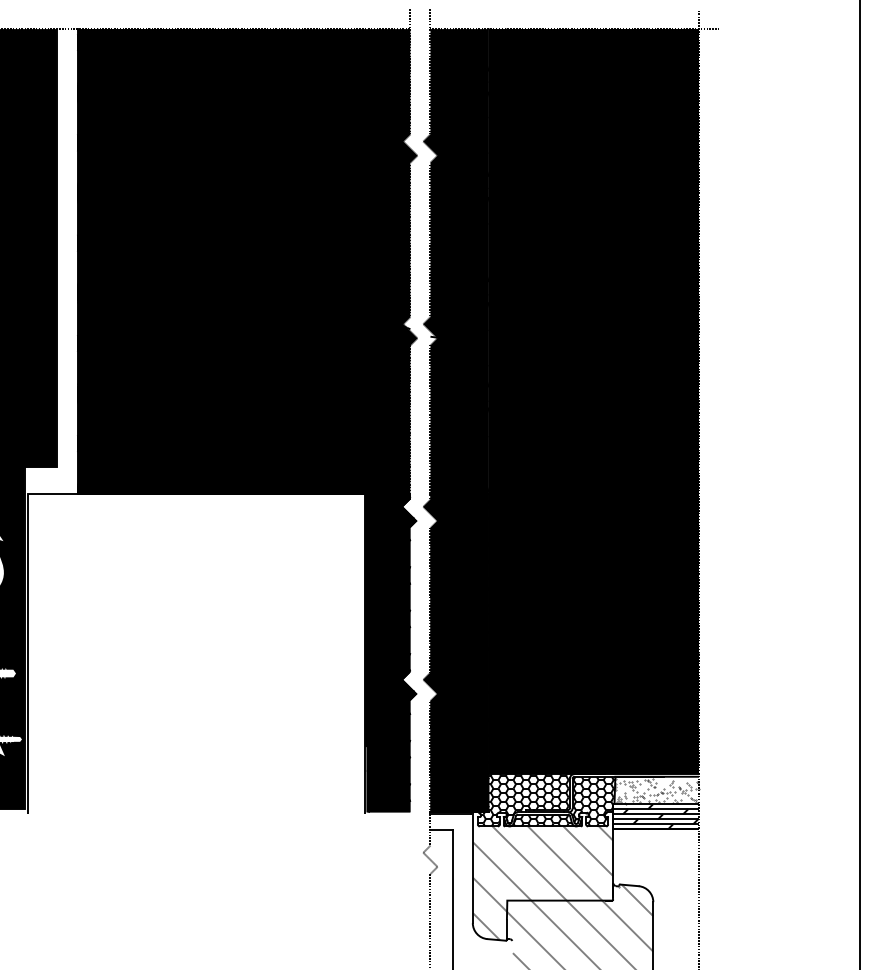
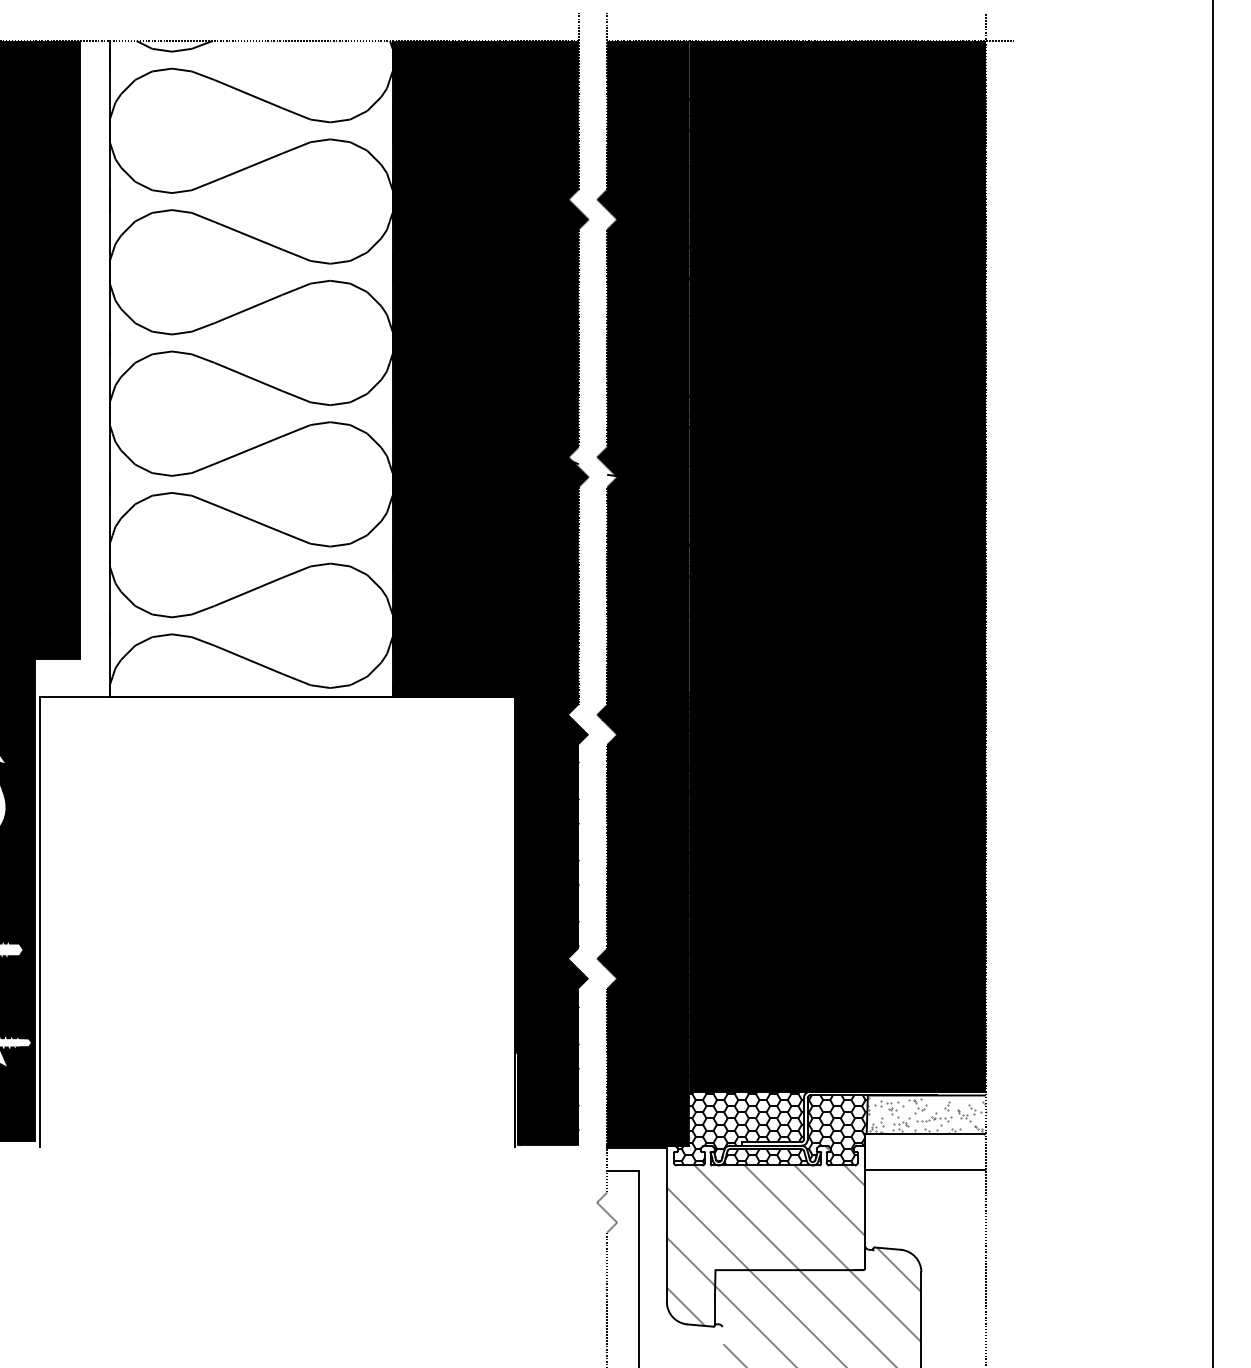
fill: (177, 261) -> (250, 368), removed
hatch: (656, 816) -> (925, 1151), removed

